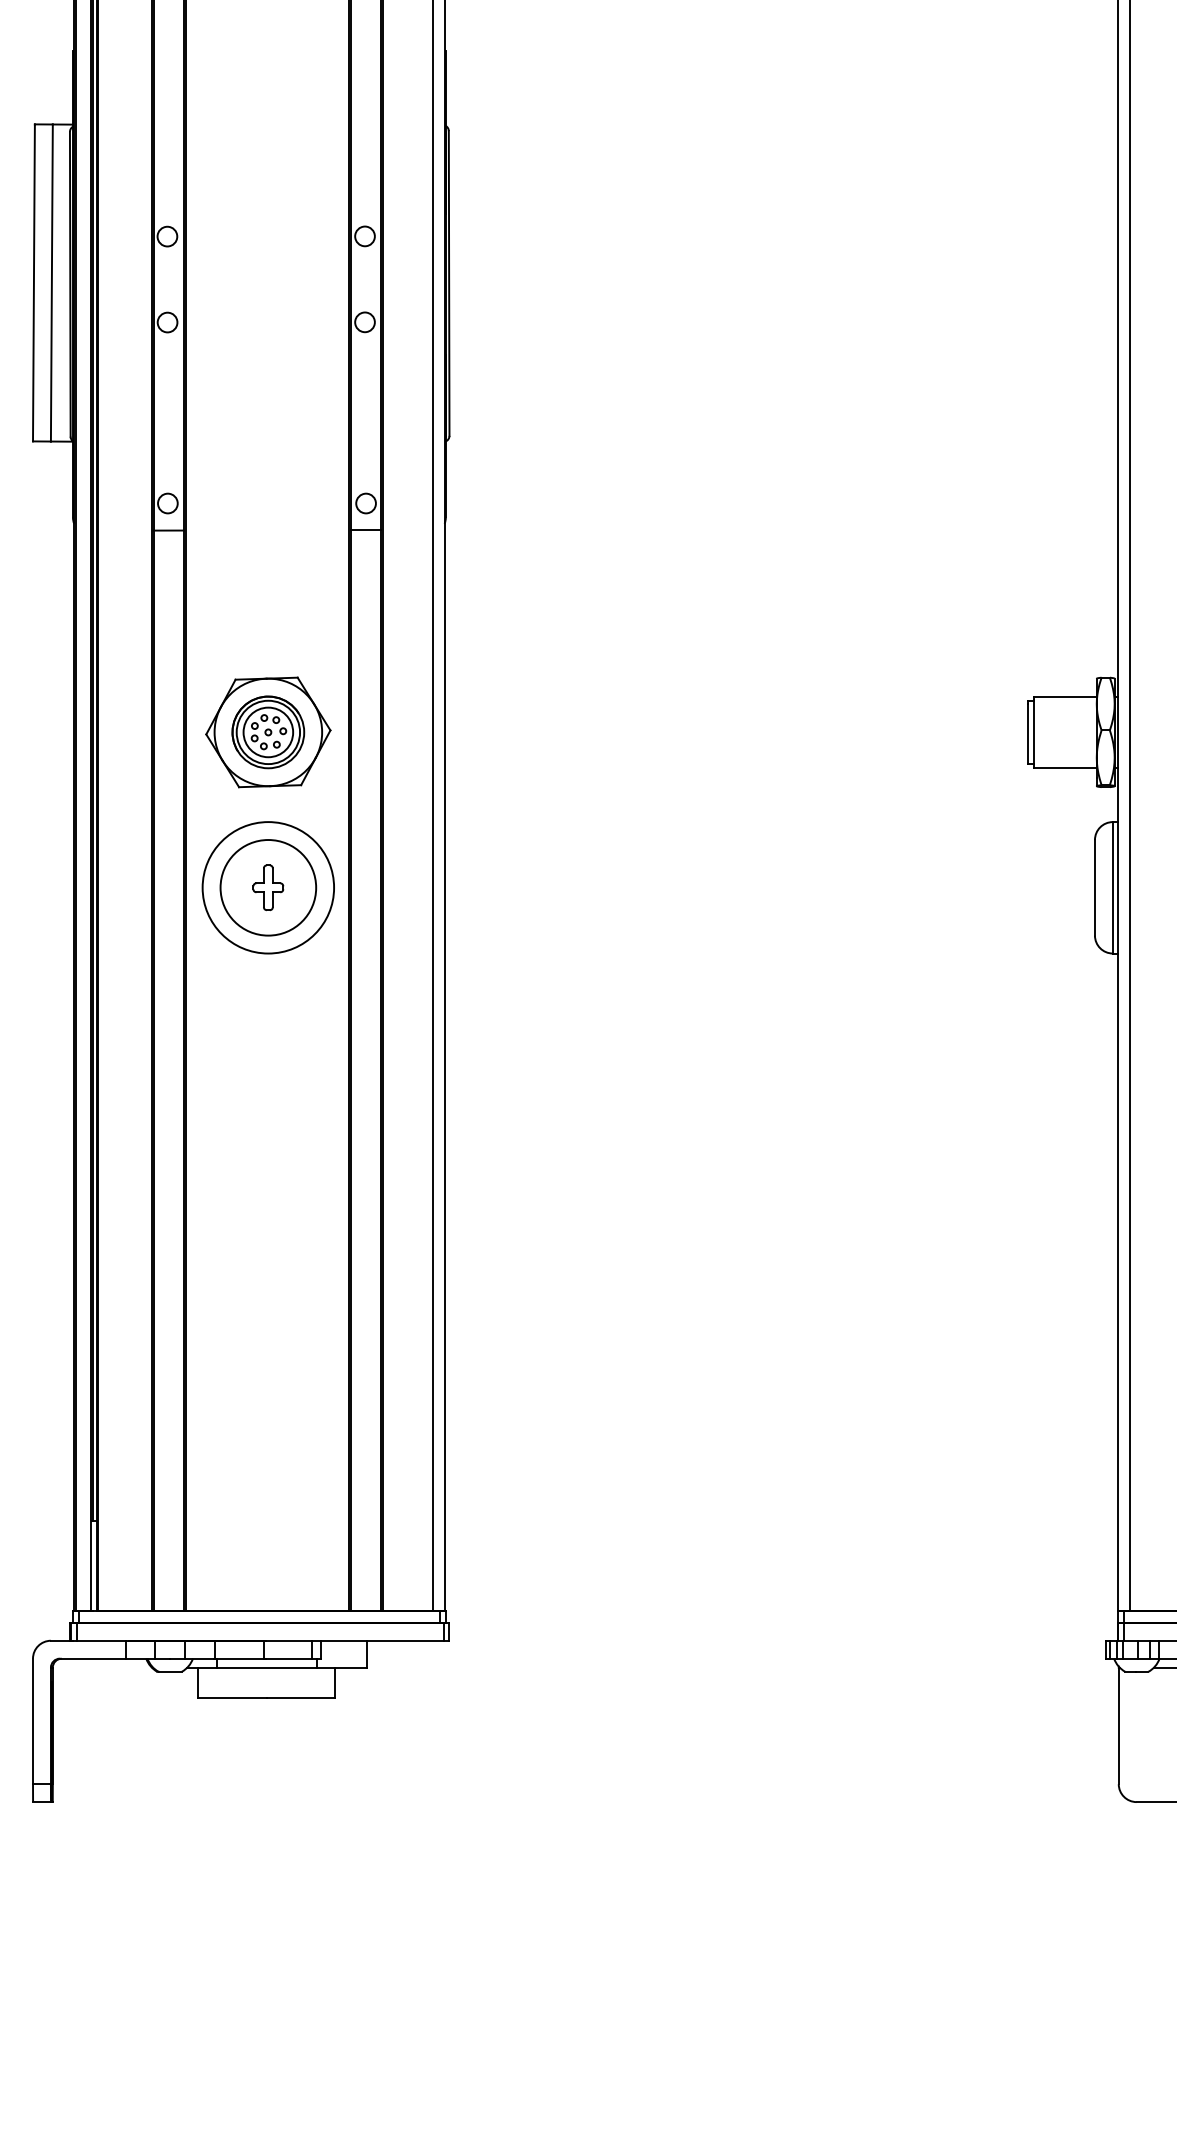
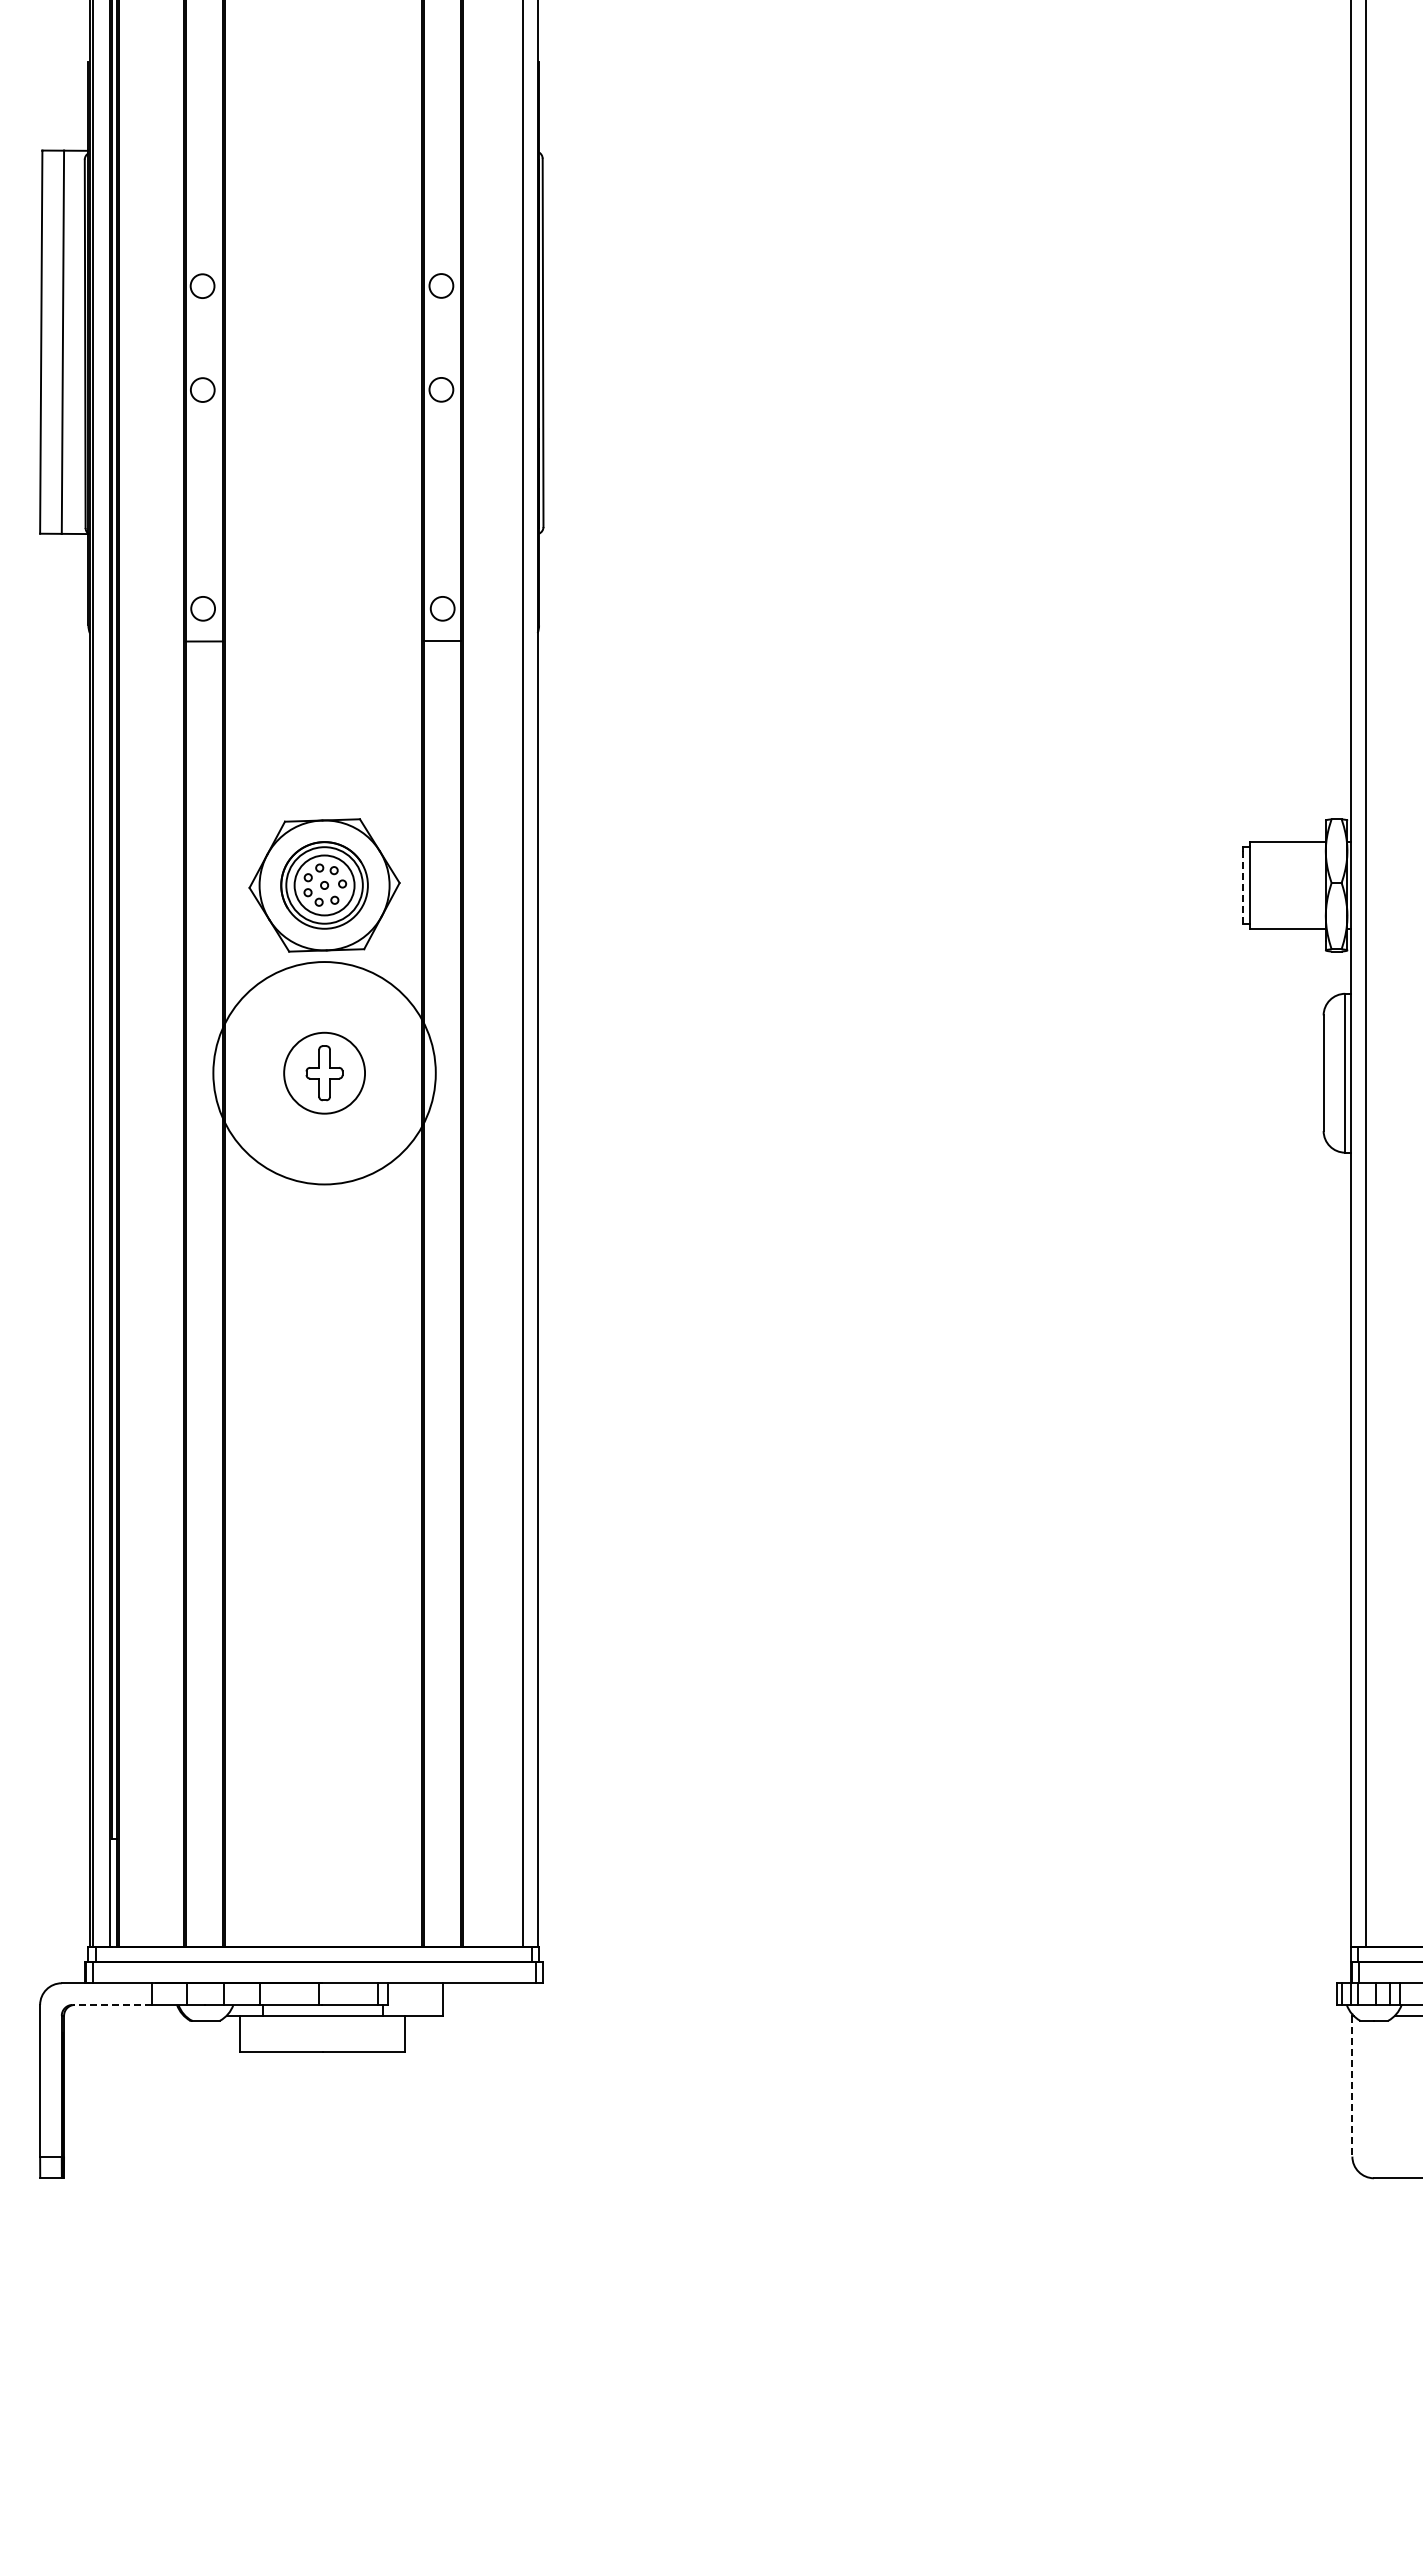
line: (1027, 733) -> (1242, 886), solid -> dashed
circle: (268, 887) -> (324, 1072), size x1.4
circle: (268, 888) -> (324, 1073), size x0.7
line: (92, 1658) -> (112, 2004), solid -> dashed
line: (1118, 1726) -> (1352, 2086), solid -> dashed

